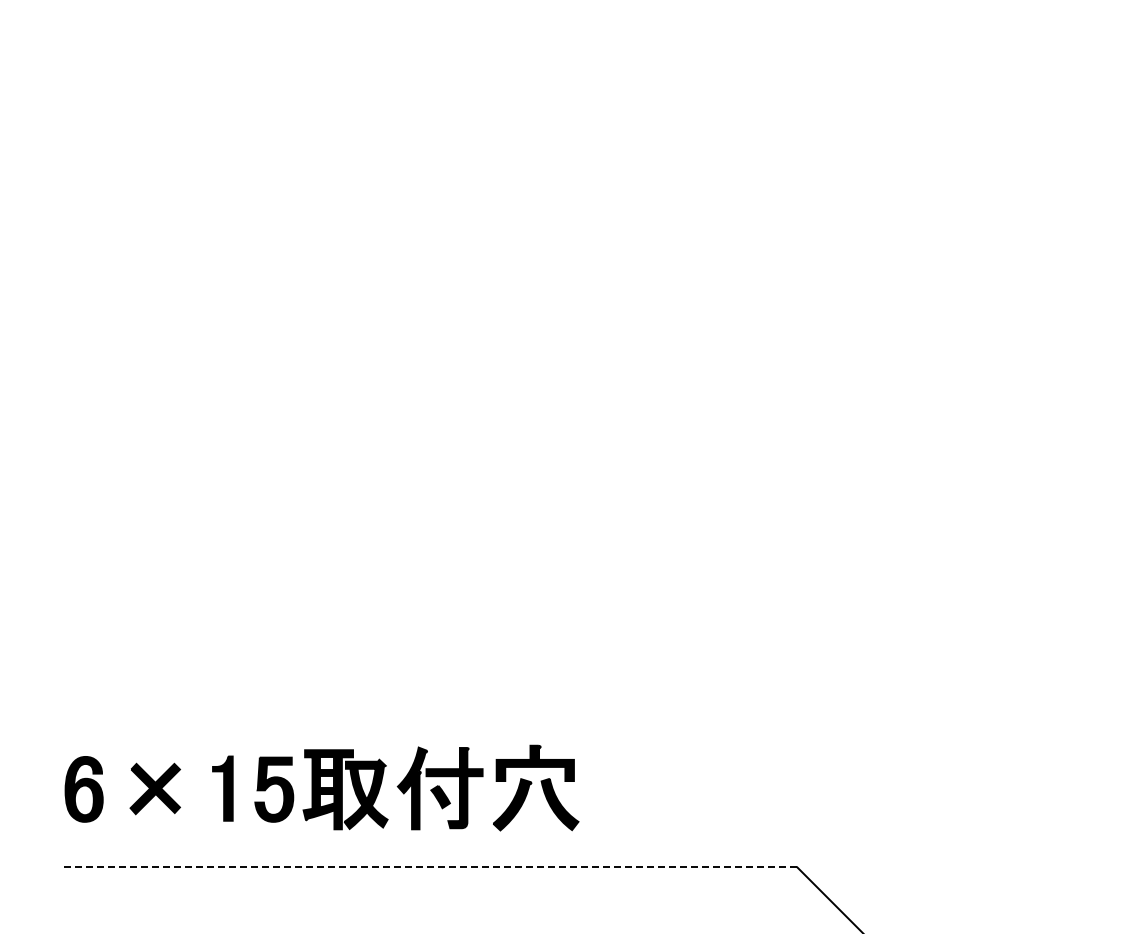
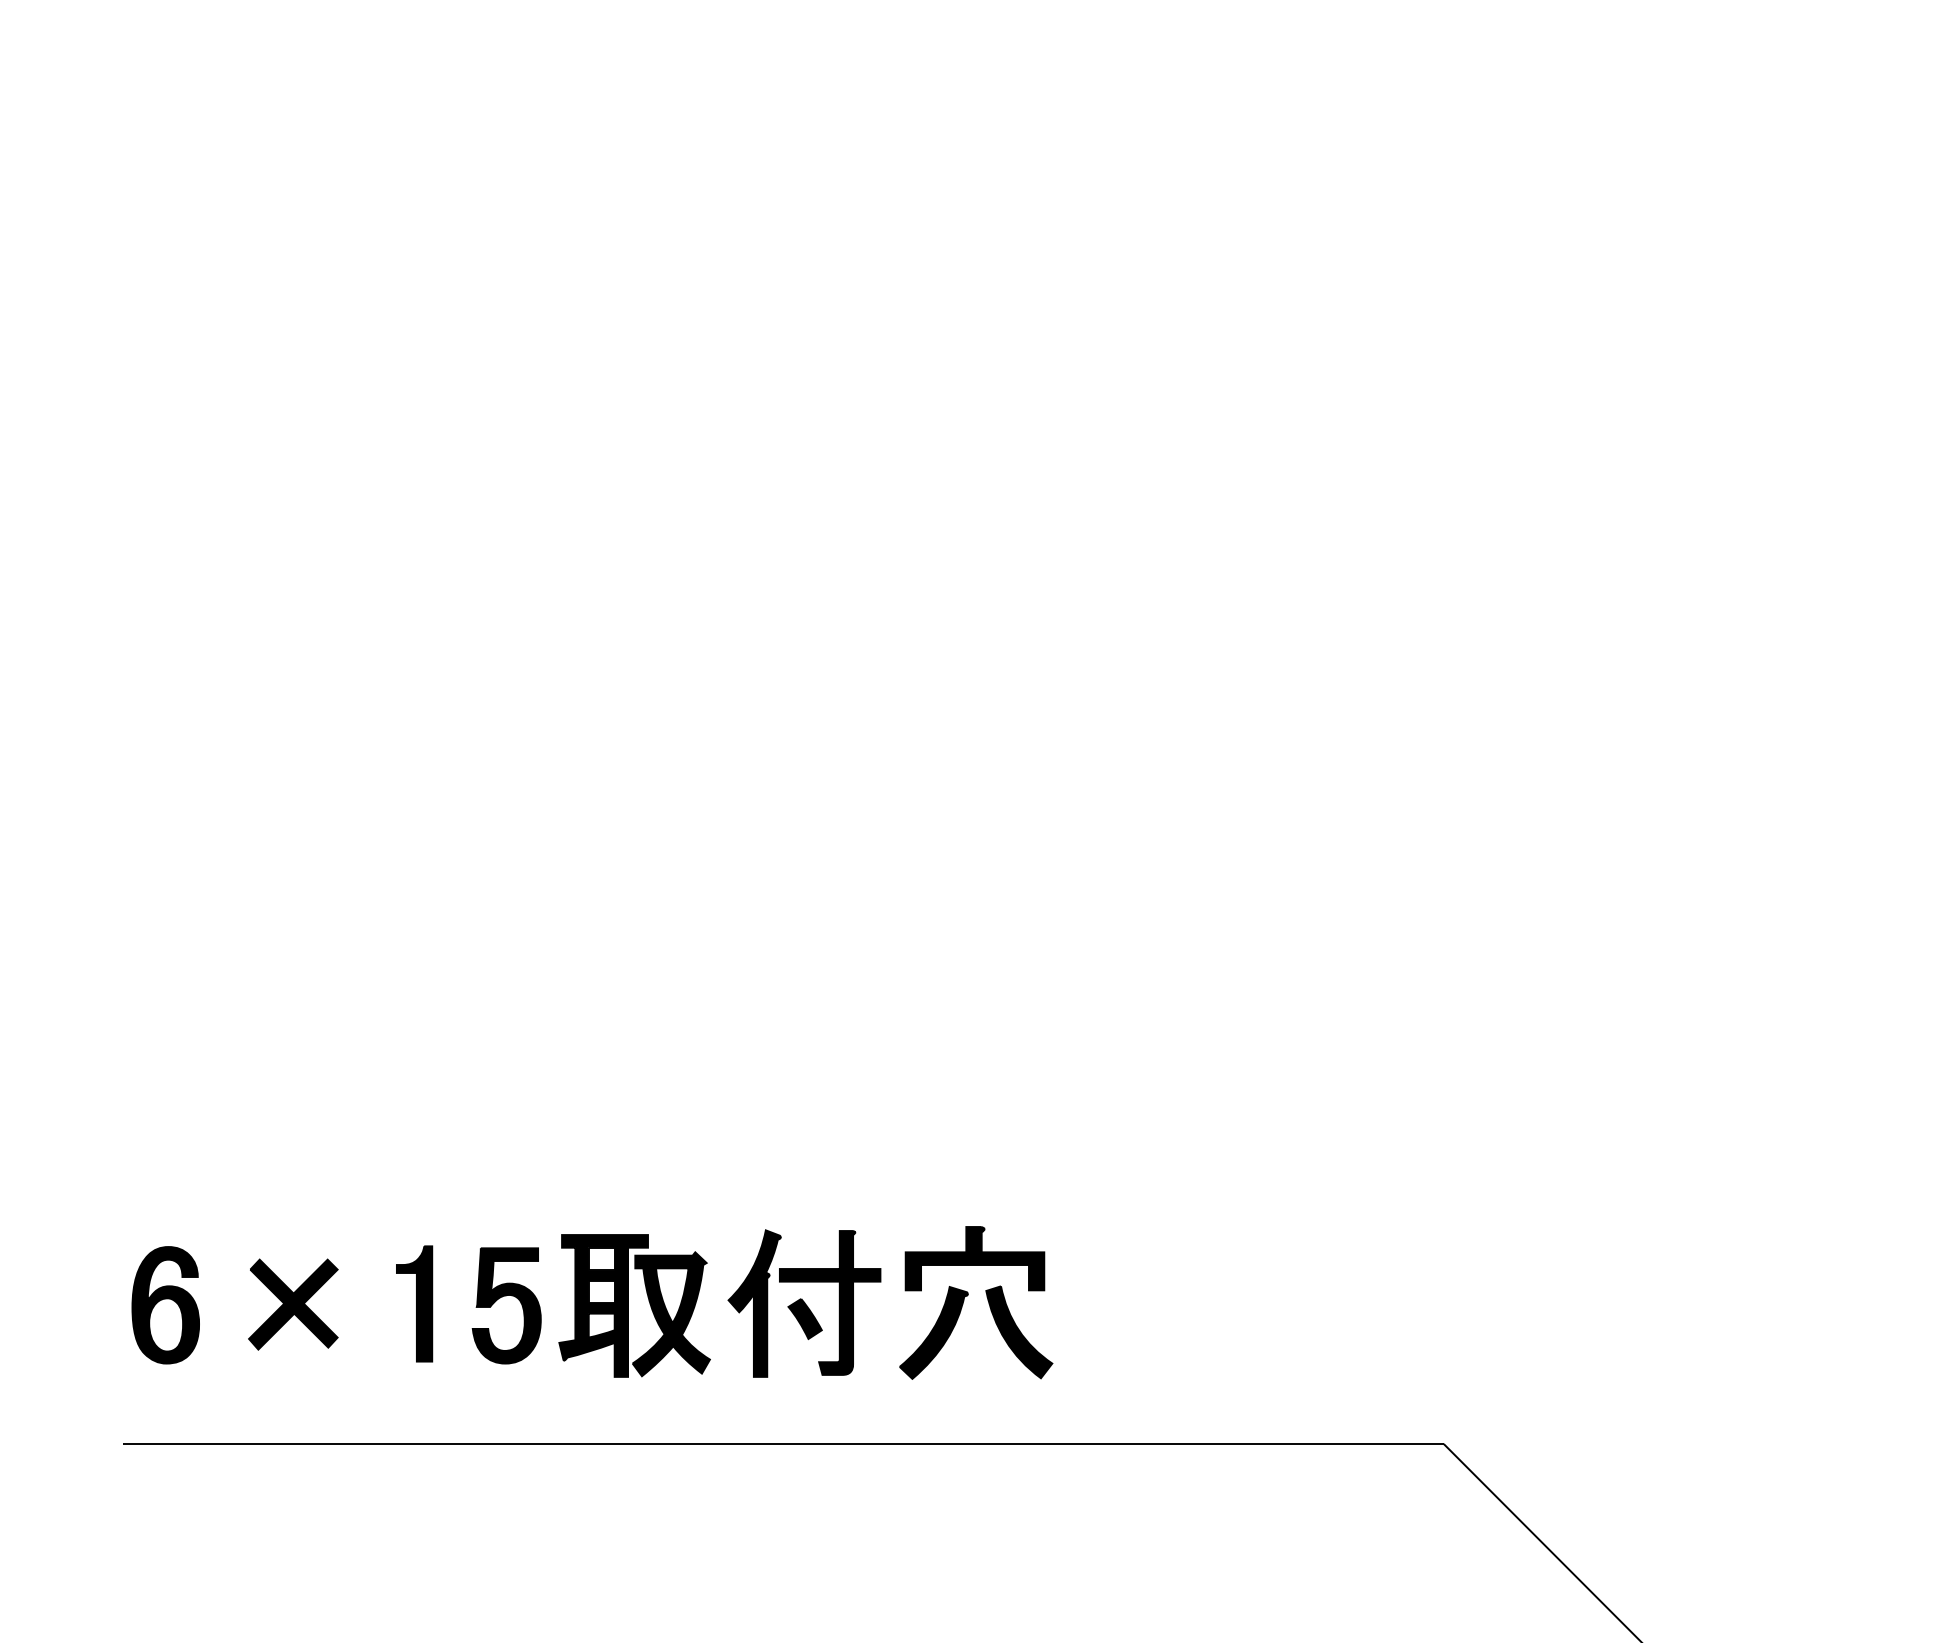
line: (427, 866) -> (781, 1443), dashed -> solid

